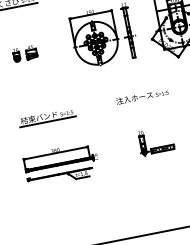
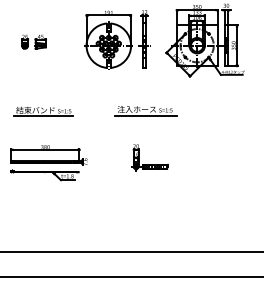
line: (144, 103) -> (145, 116), added

